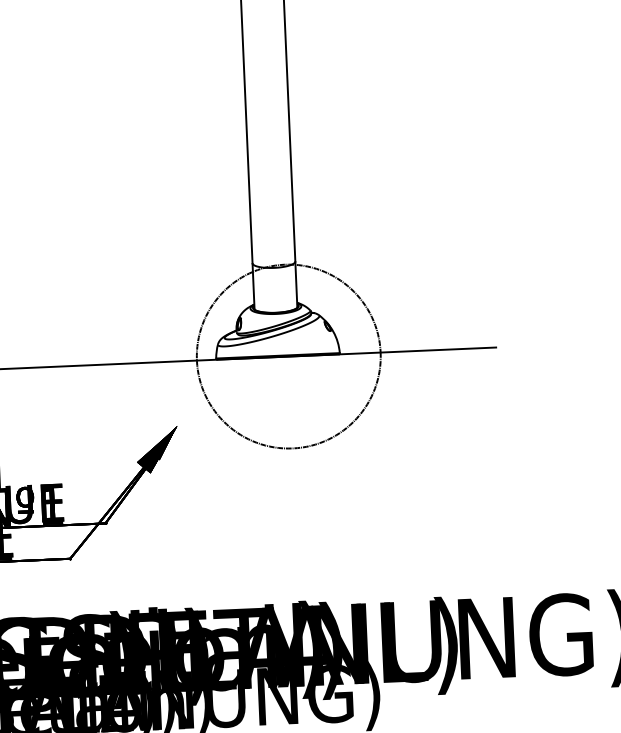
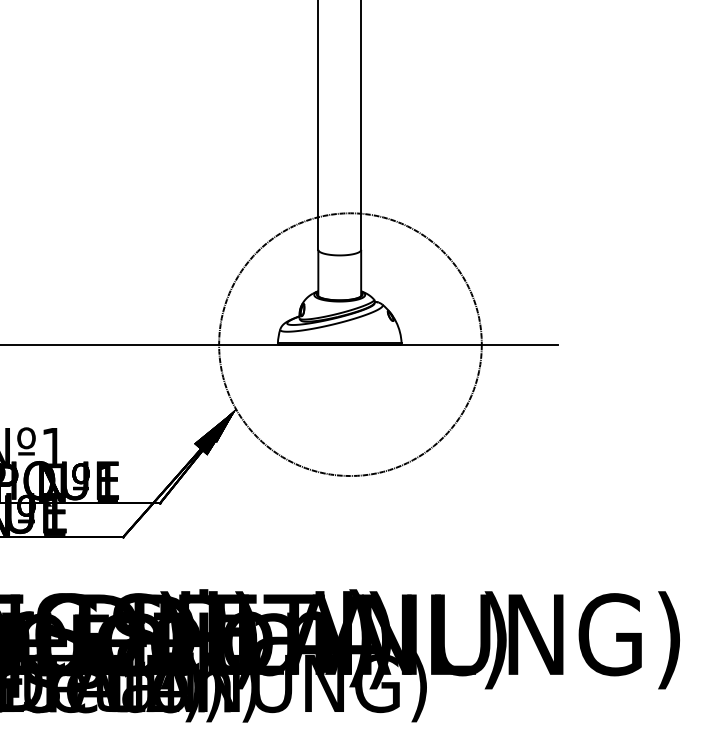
circle: (288, 356) -> (350, 344), size x1.43

